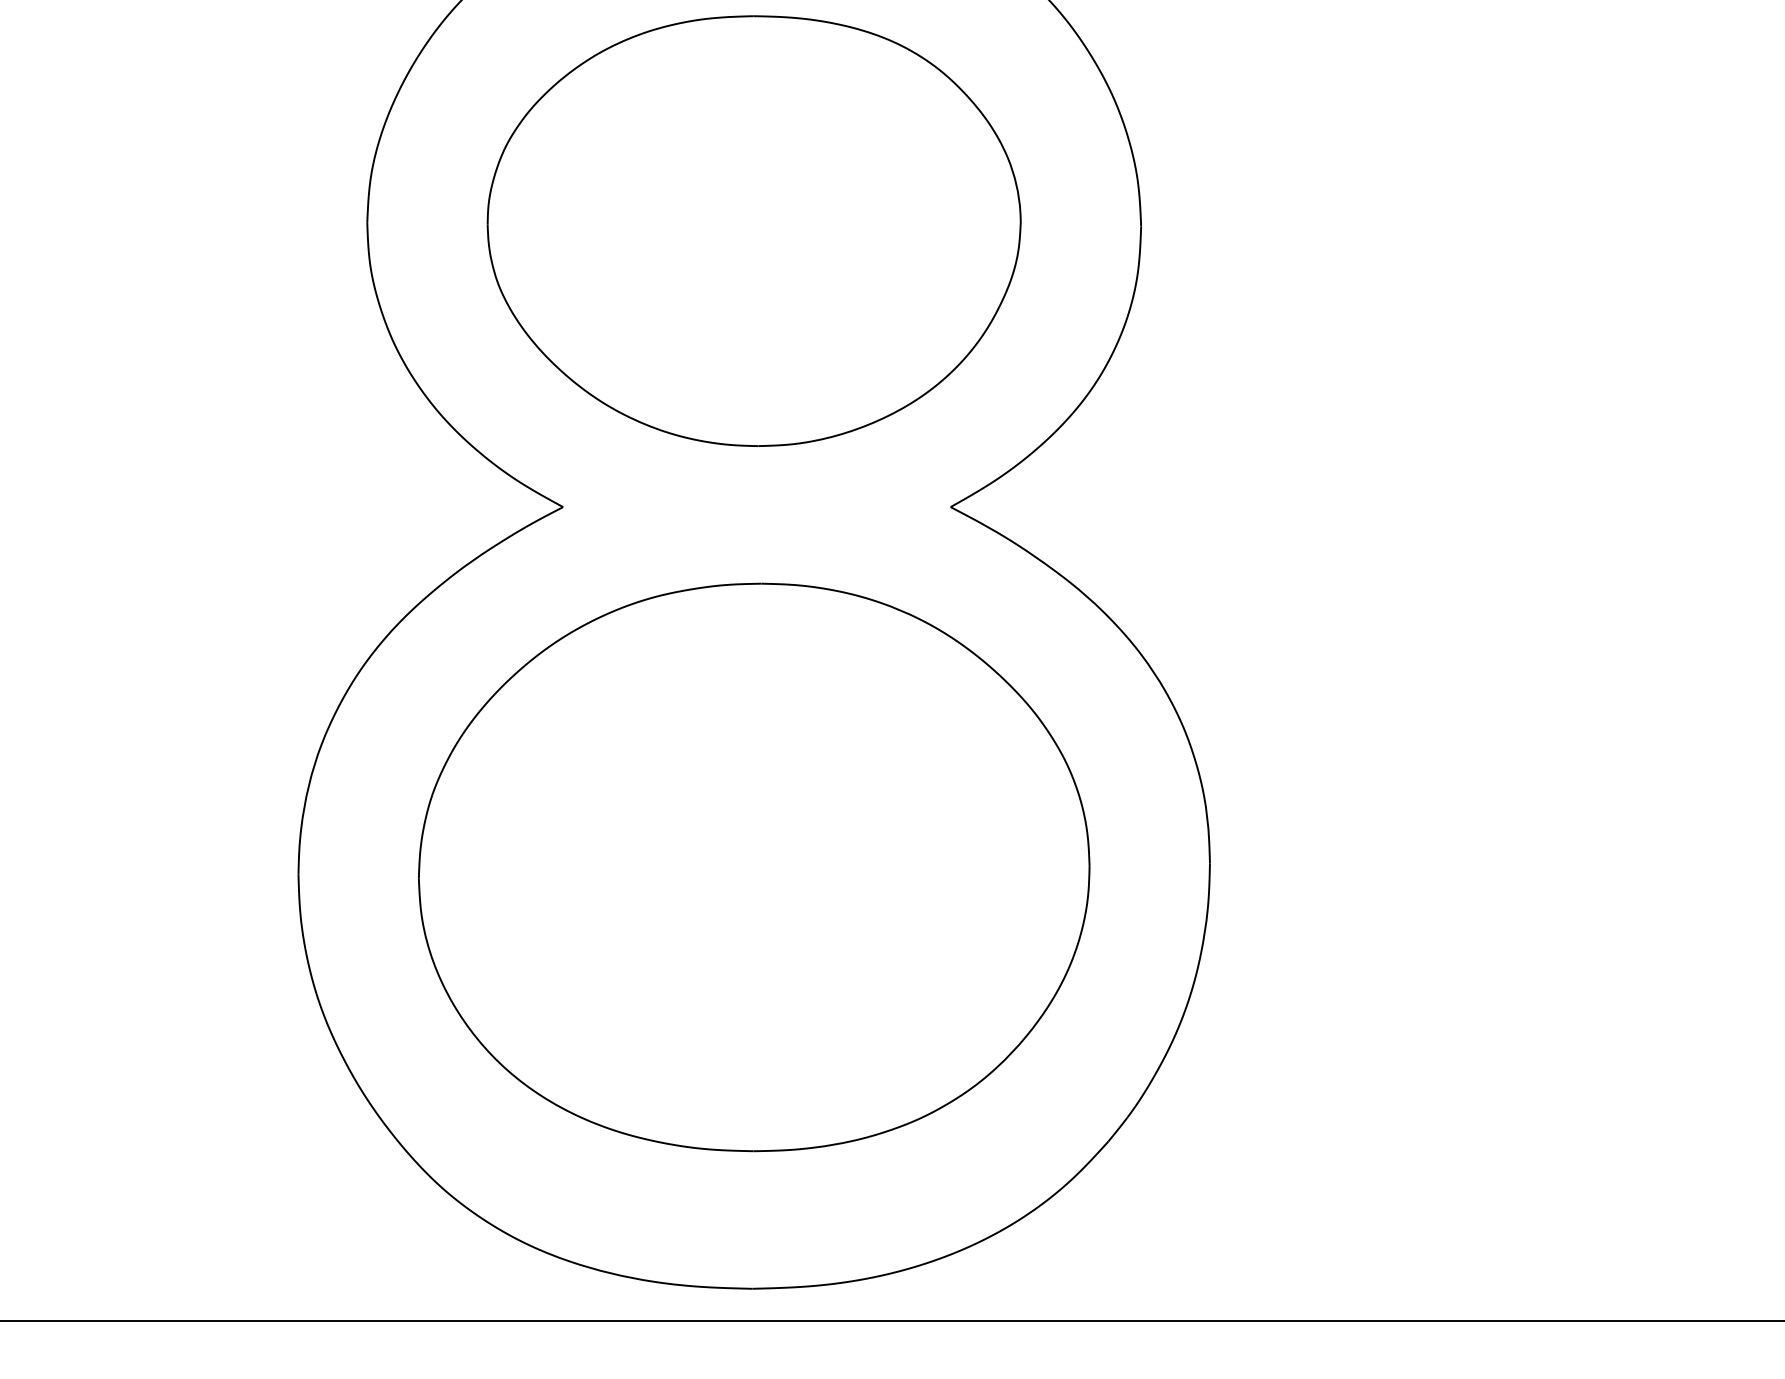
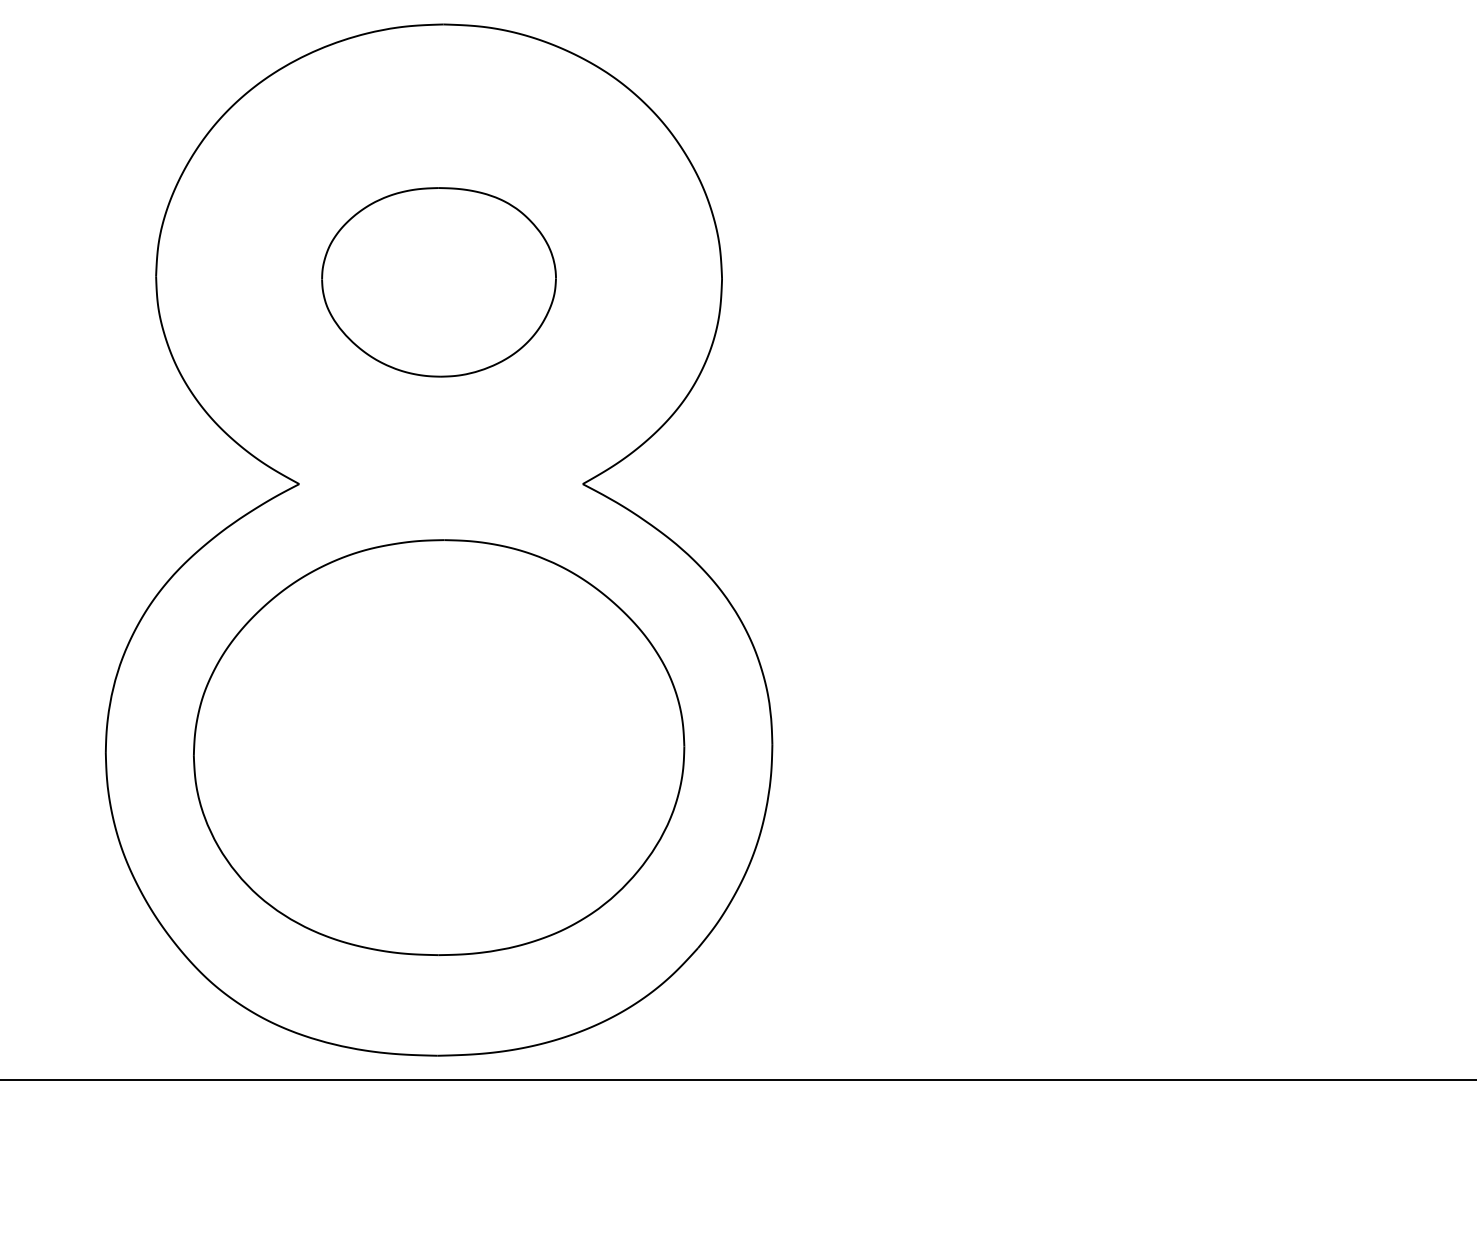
part: (753, 231) -> (438, 282), size x0.6

